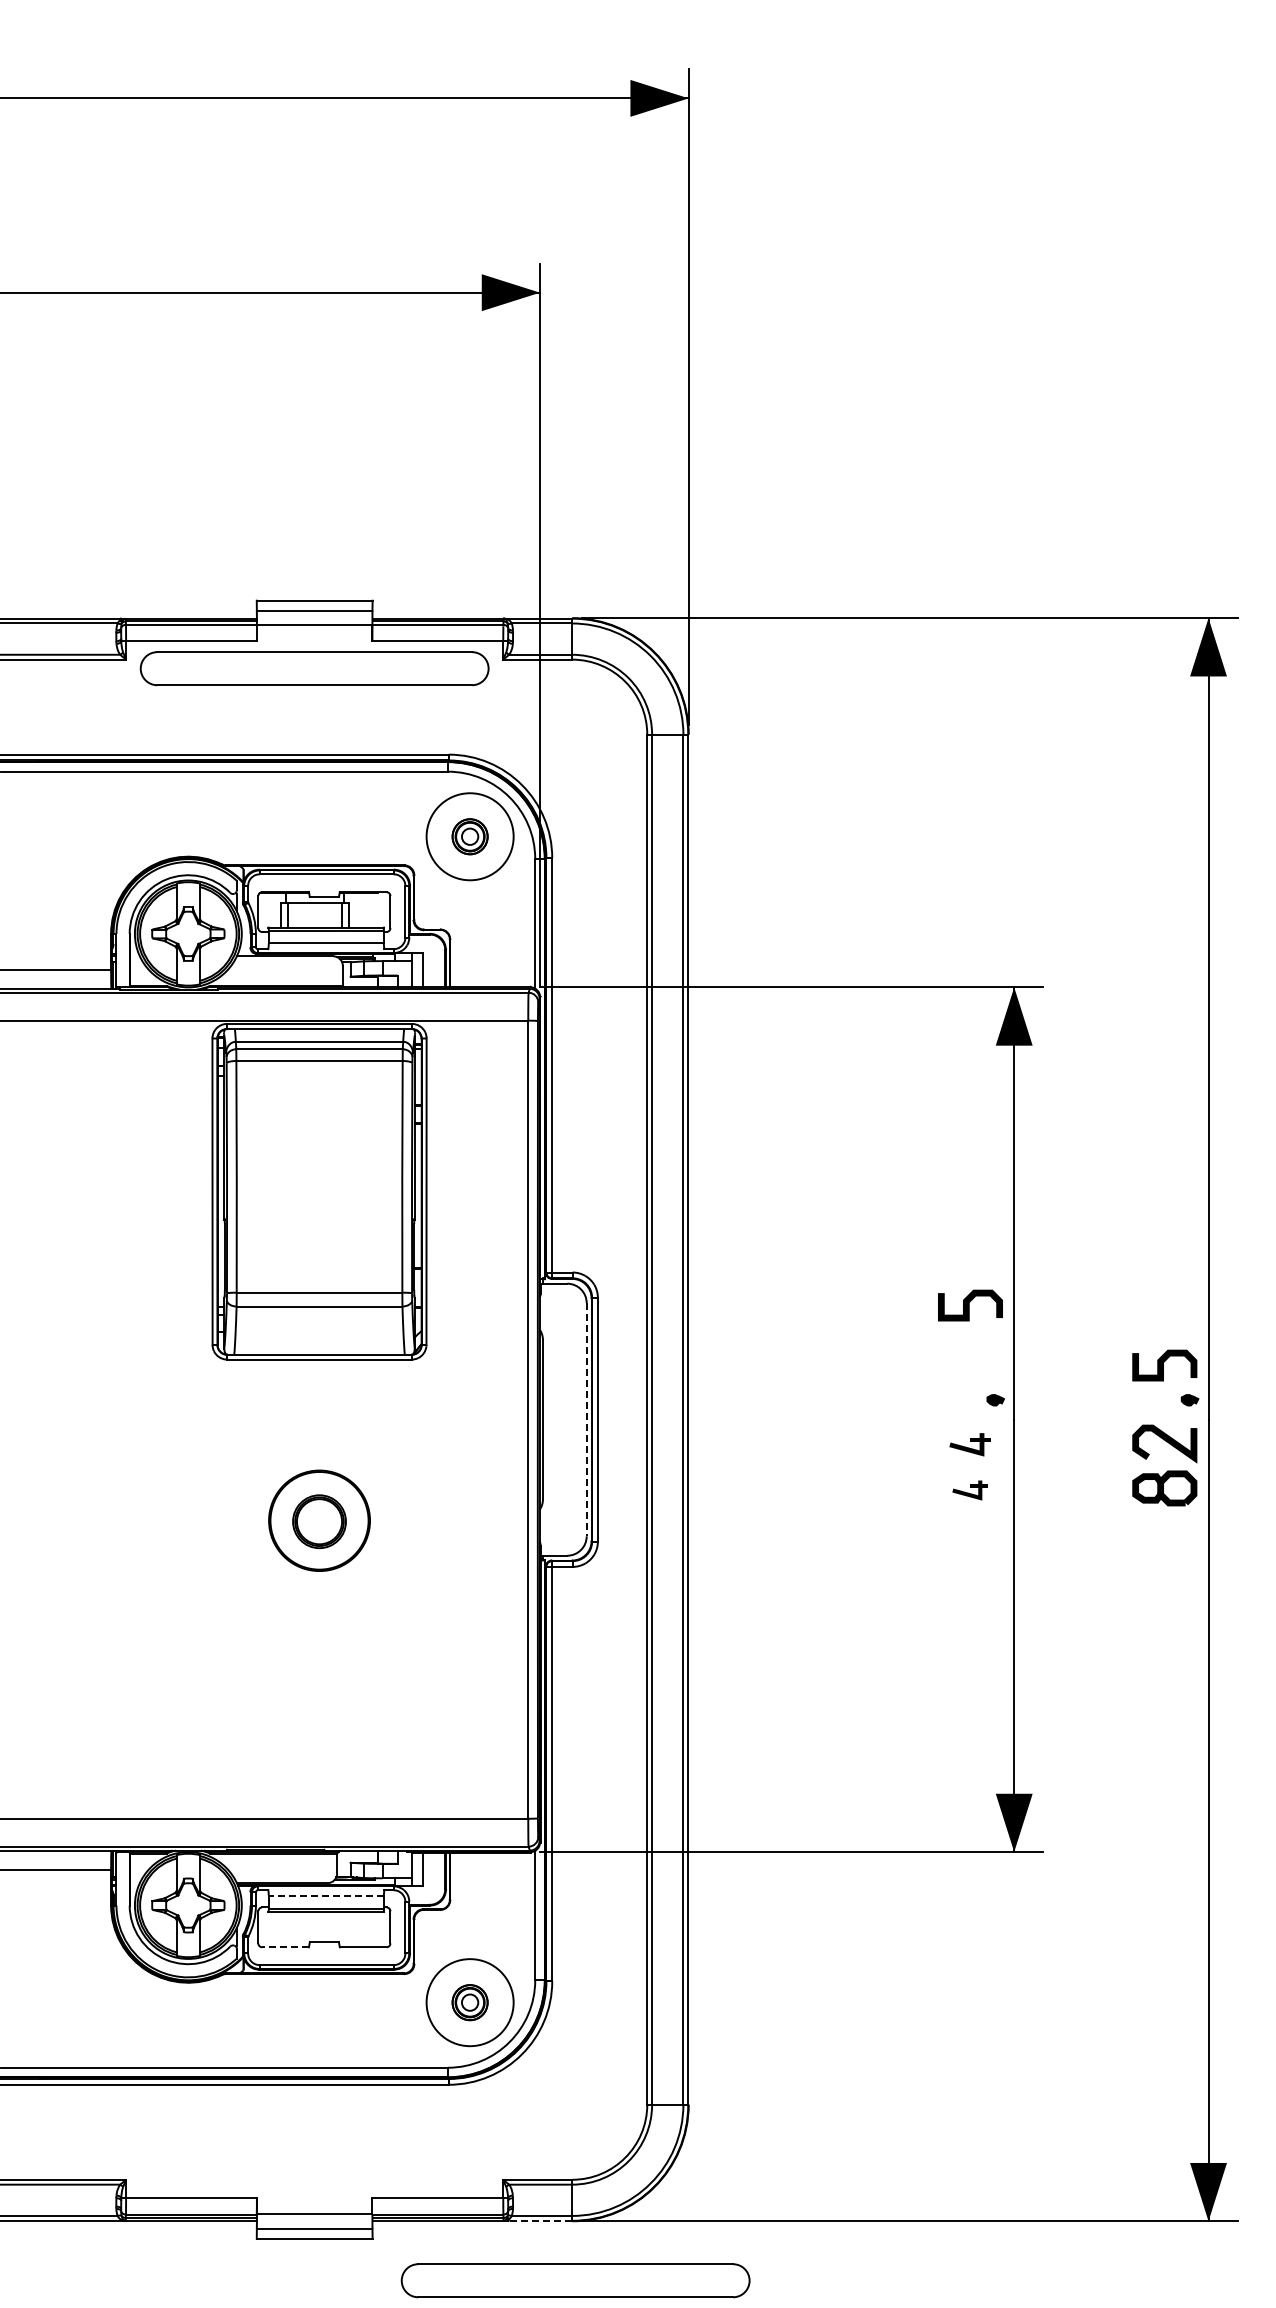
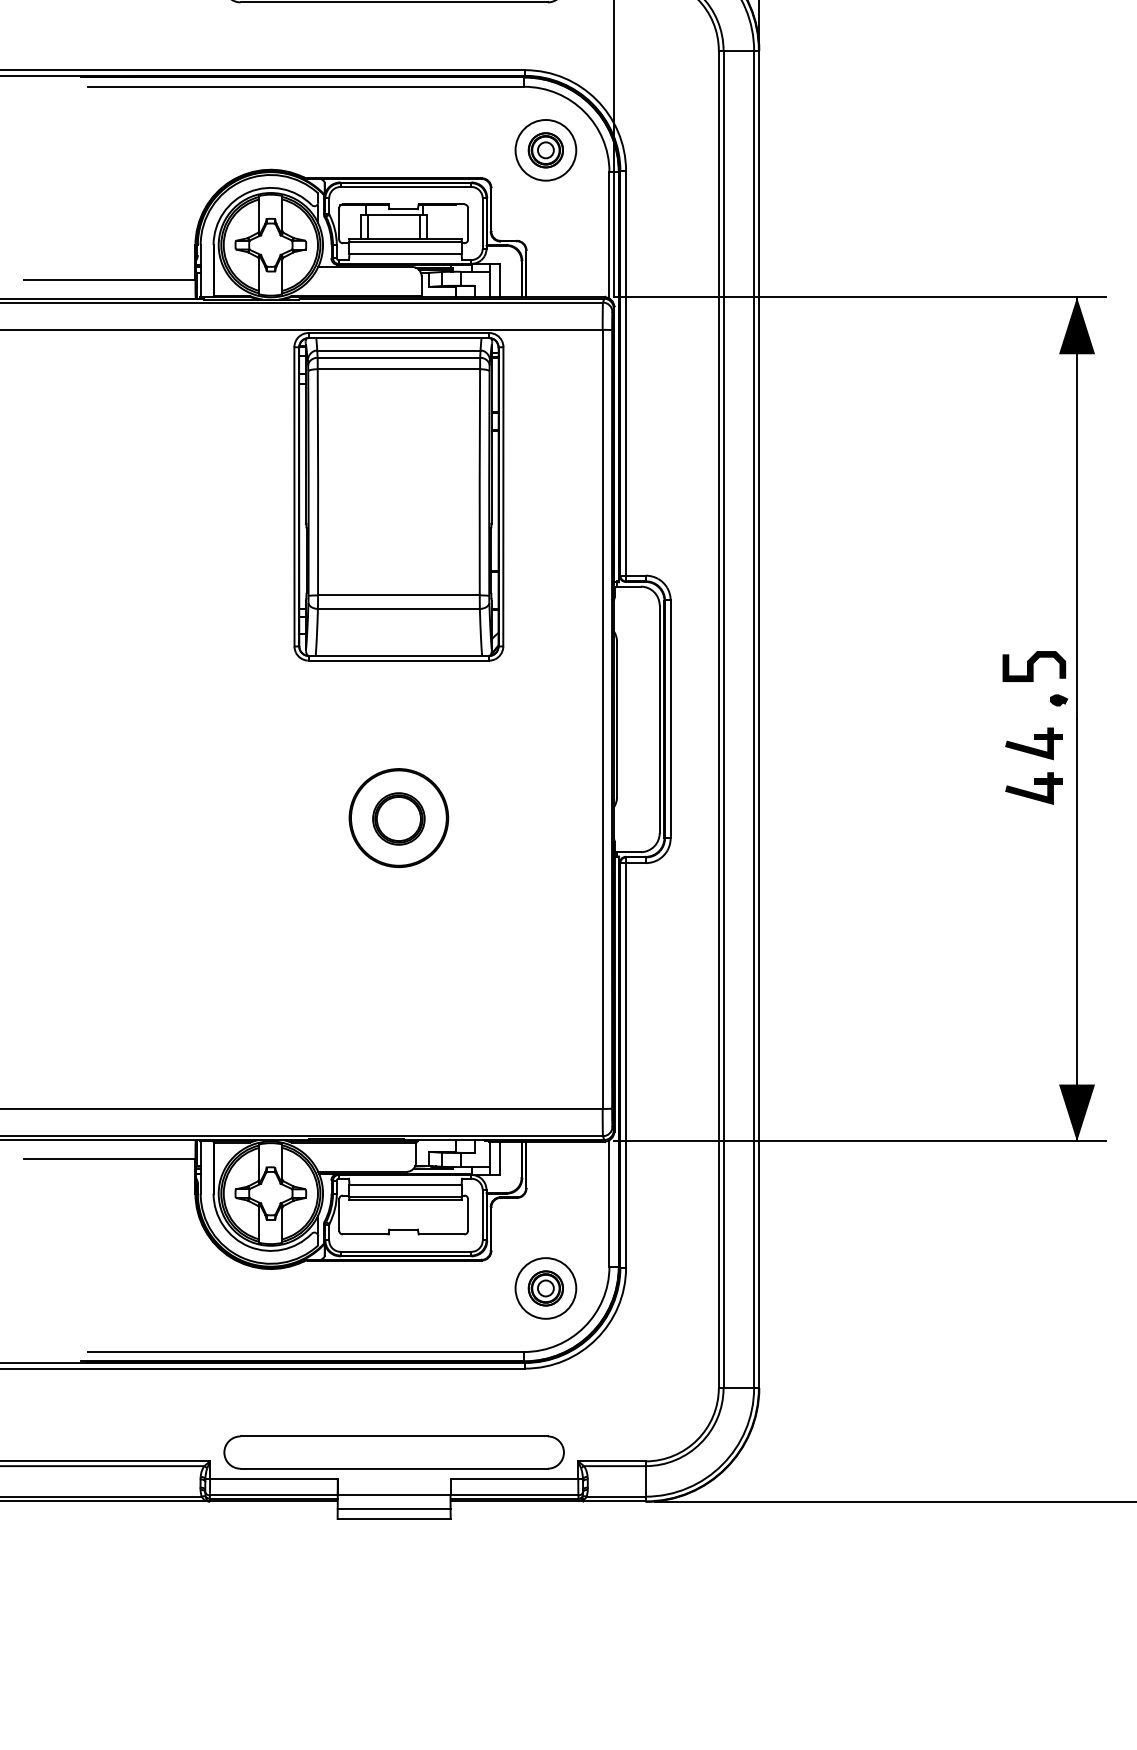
circle: (470, 836) -> (546, 150), size x0.71
curve: (969, 1305) -> (1033, 666), moved
line: (586, 1419) -> (659, 719), dashed -> solid
part: (969, 1444) -> (1033, 743), size x1.43
part: (969, 1490) -> (1033, 788), size x1.67
line: (325, 1896) -> (404, 1184), dashed -> solid
line: (285, 1947) -> (365, 1234), dashed -> solid
circle: (470, 2002) -> (546, 1288), size x0.71
line: (540, 2220) -> (614, 1501), dashed -> solid
part: (575, 2280) -> (393, 1452), moved

